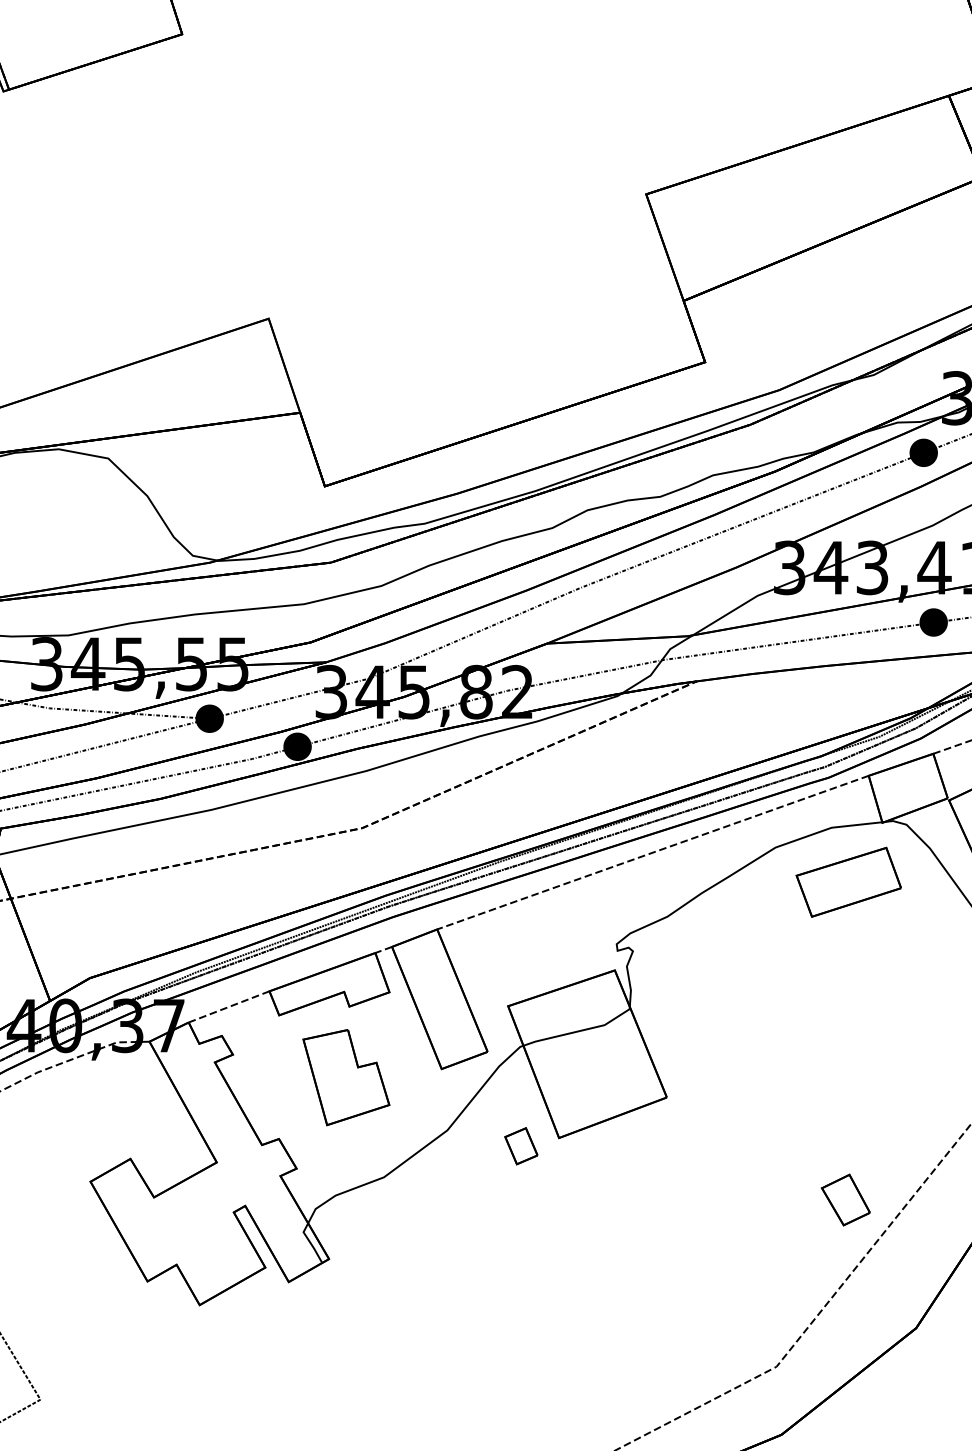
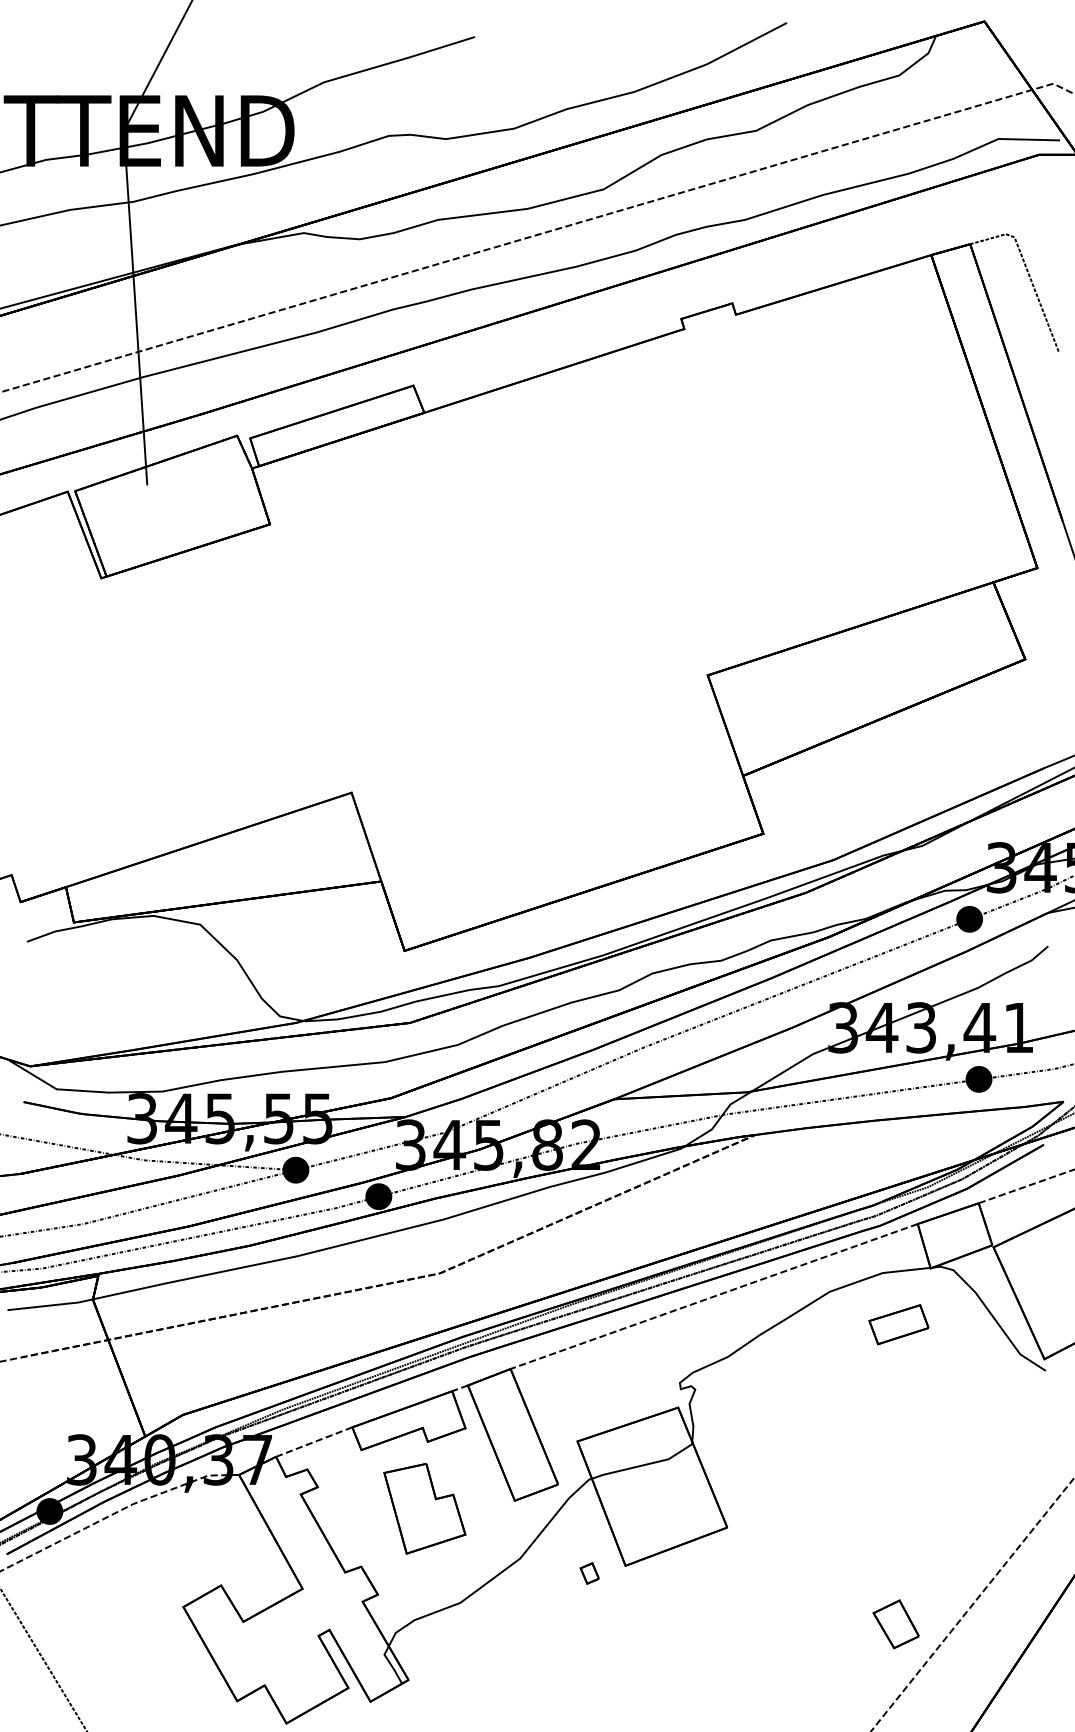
part: (848, 882) -> (898, 1324), size x0.6
part: (520, 1146) -> (589, 1573), size x0.6

